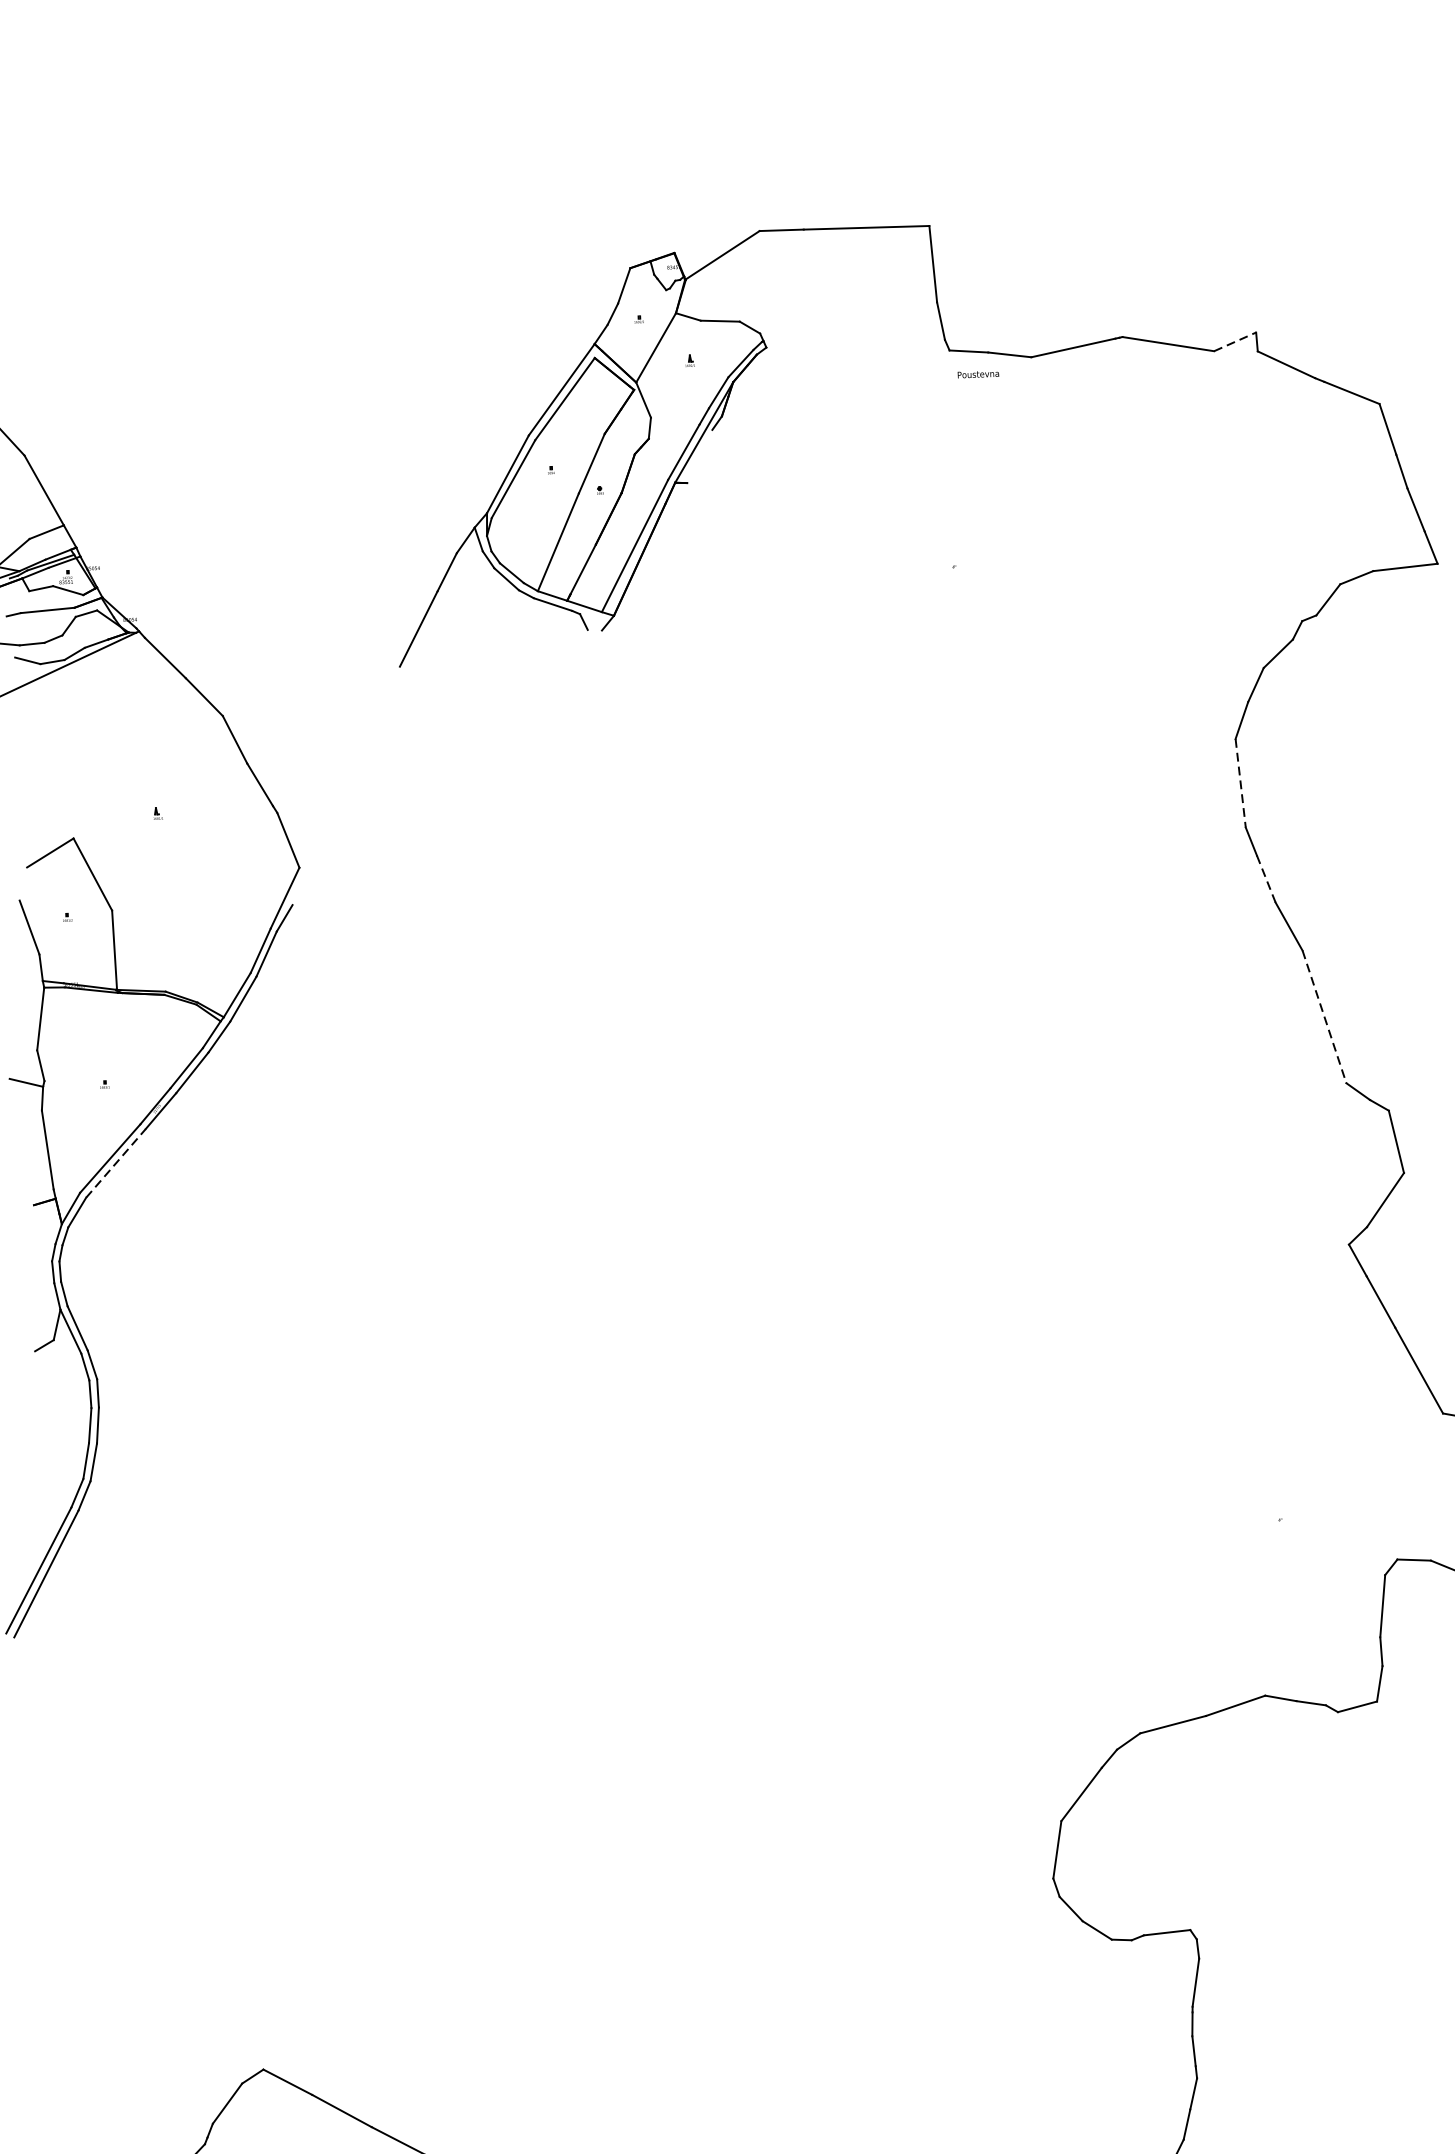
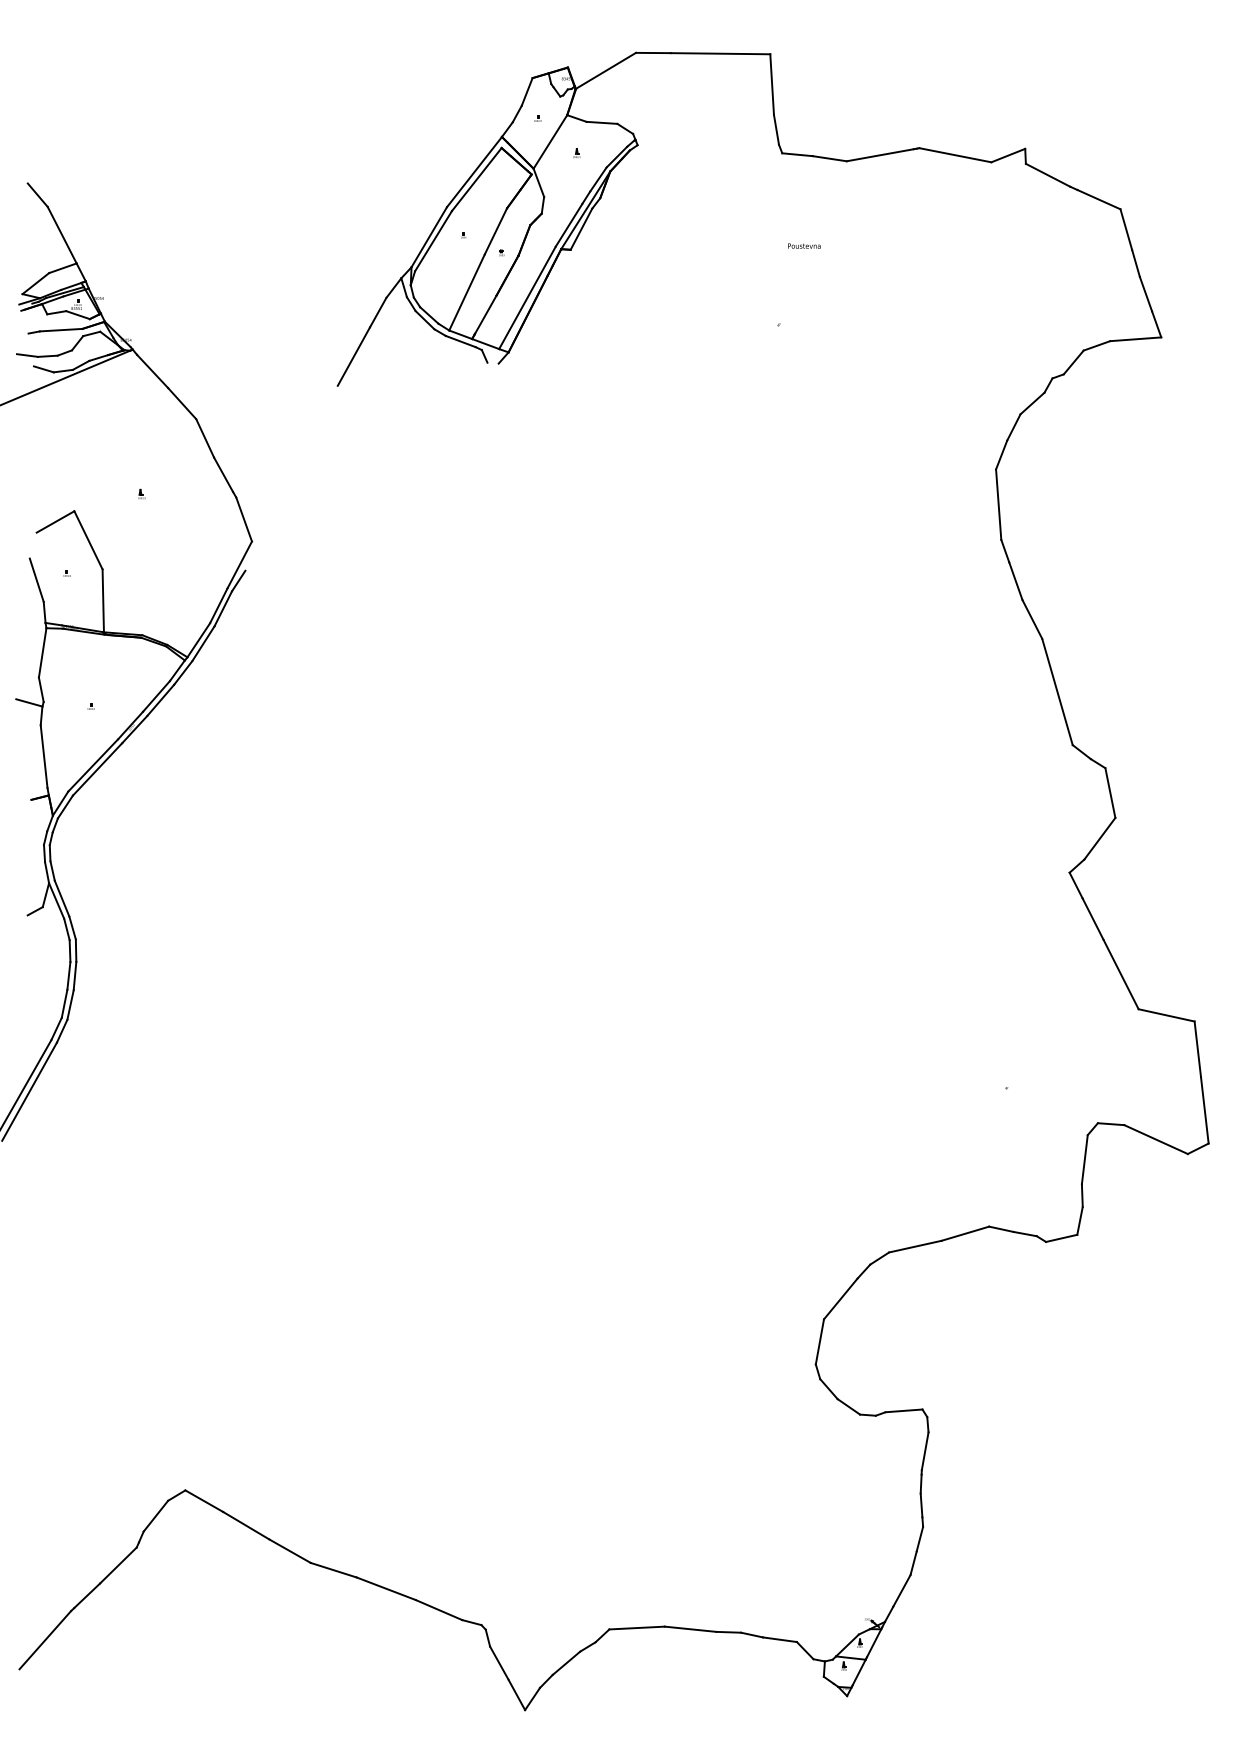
line: (1235, 341) -> (1008, 155), dashed -> solid
text: (978, 373) -> (804, 245), moved
line: (699, 455) -> (581, 228), added
line: (1240, 784) -> (998, 505), dashed -> solid
line: (1265, 878) -> (1015, 580), dashed -> solid
line: (1324, 1017) -> (1057, 692), dashed -> solid
line: (115, 1163) -> (97, 769), dashed -> solid

